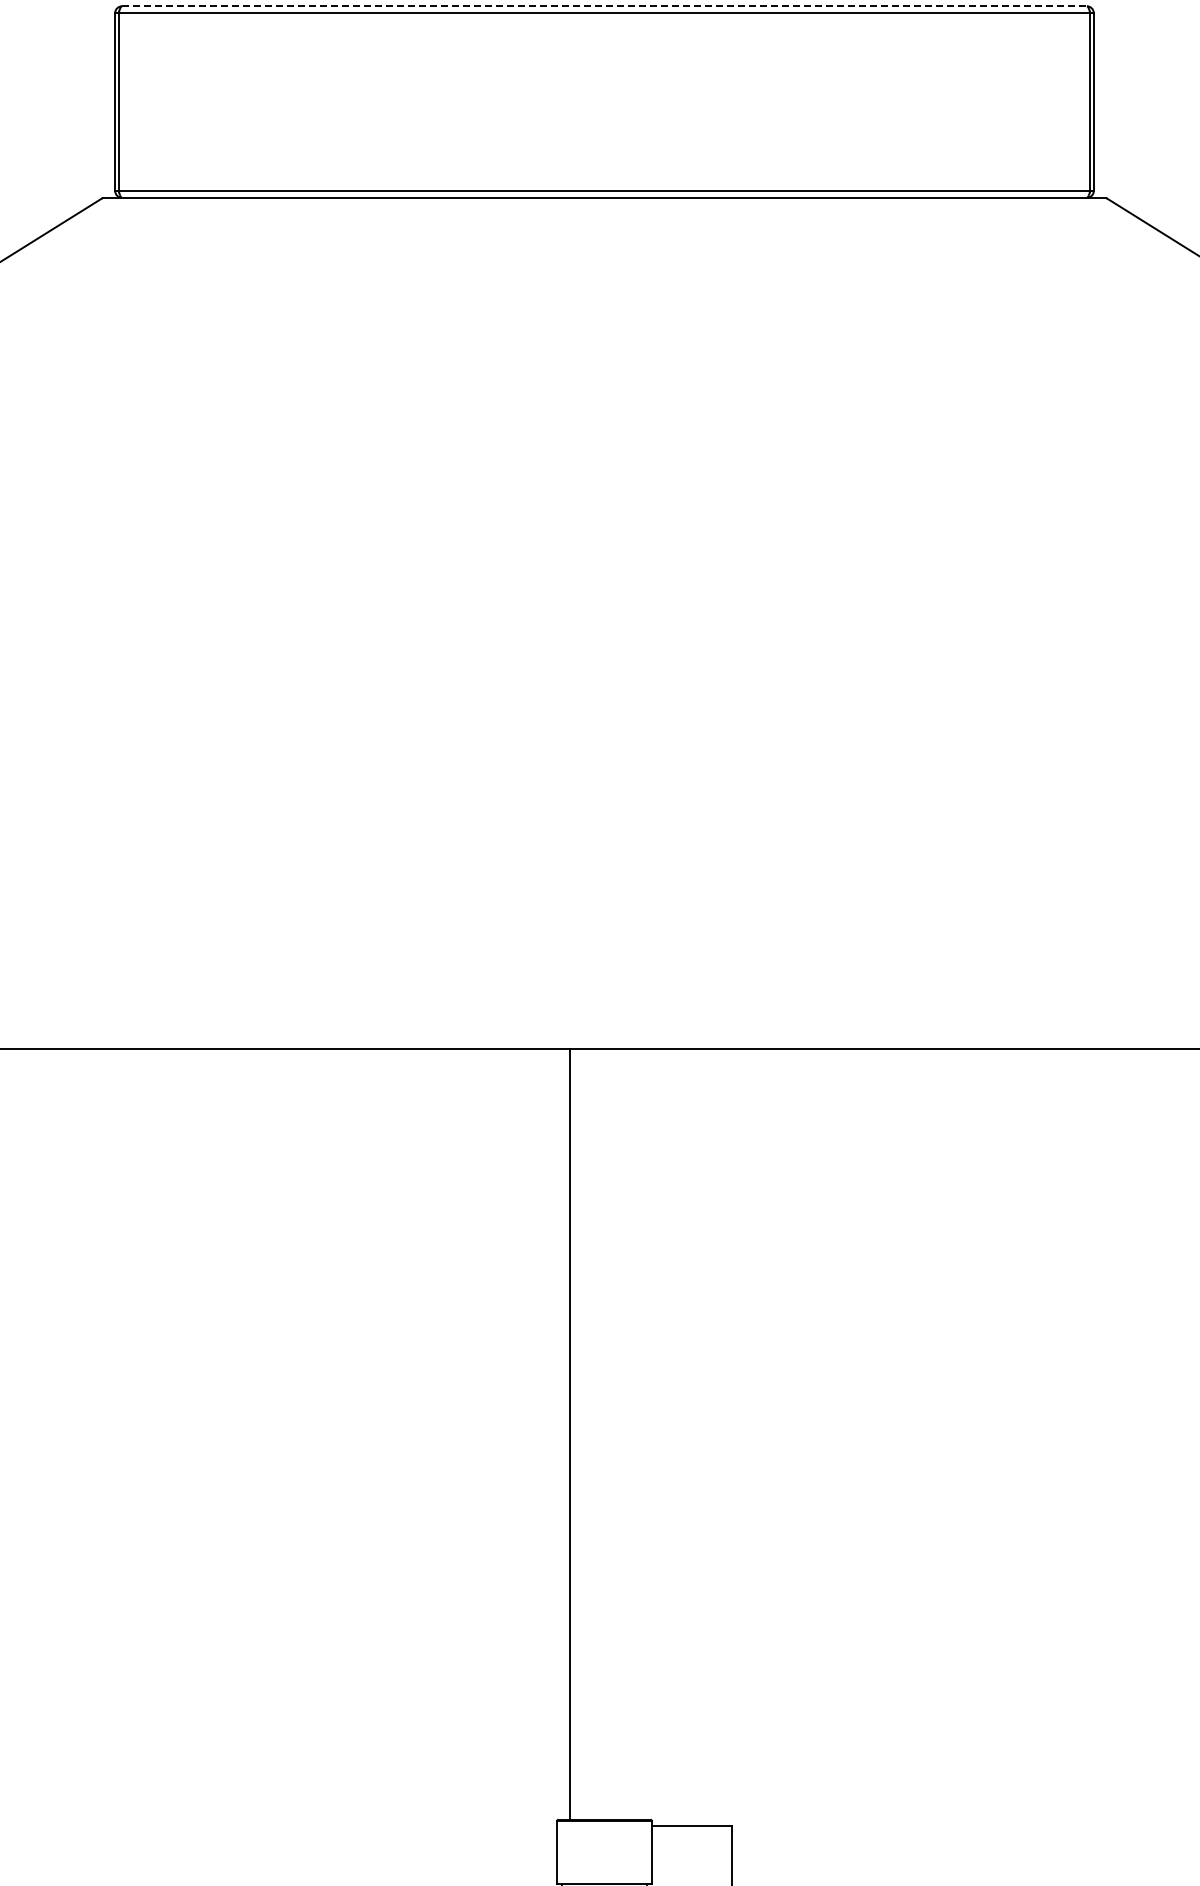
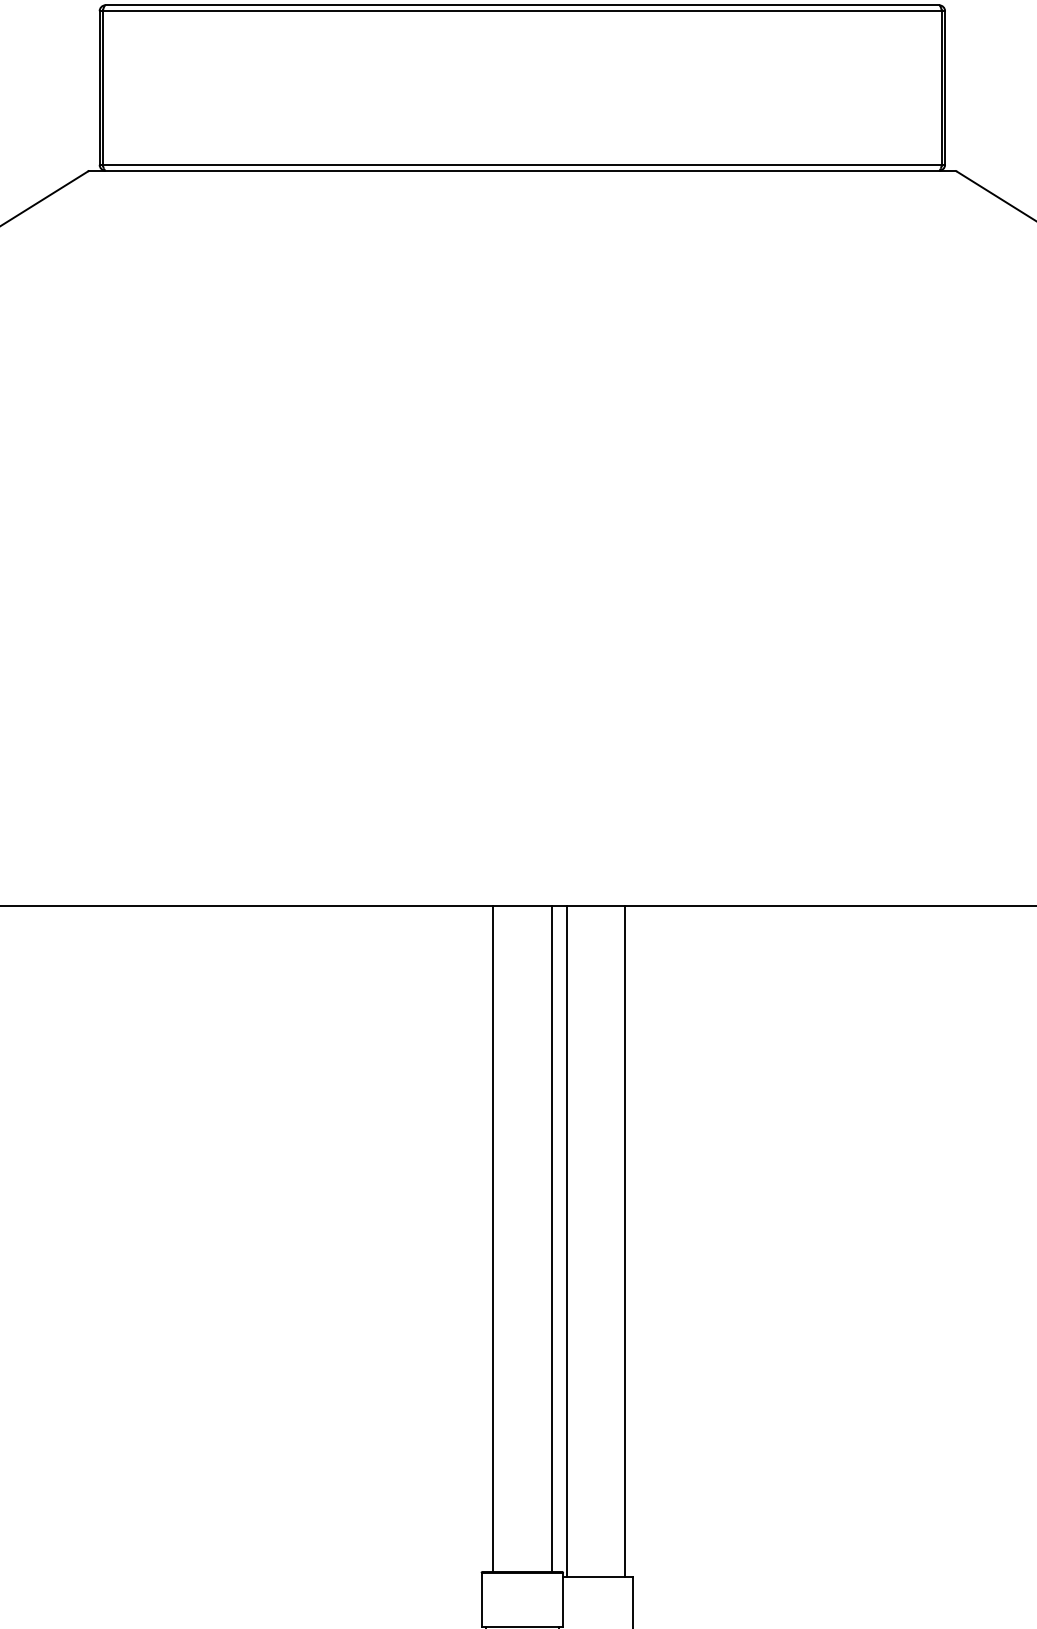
line: (605, 6) -> (523, 5), dashed -> solid
line: (638, 1433) -> (551, 1238), added
line: (655, 1437) -> (566, 1241), added
line: (723, 1437) -> (625, 1241), added

